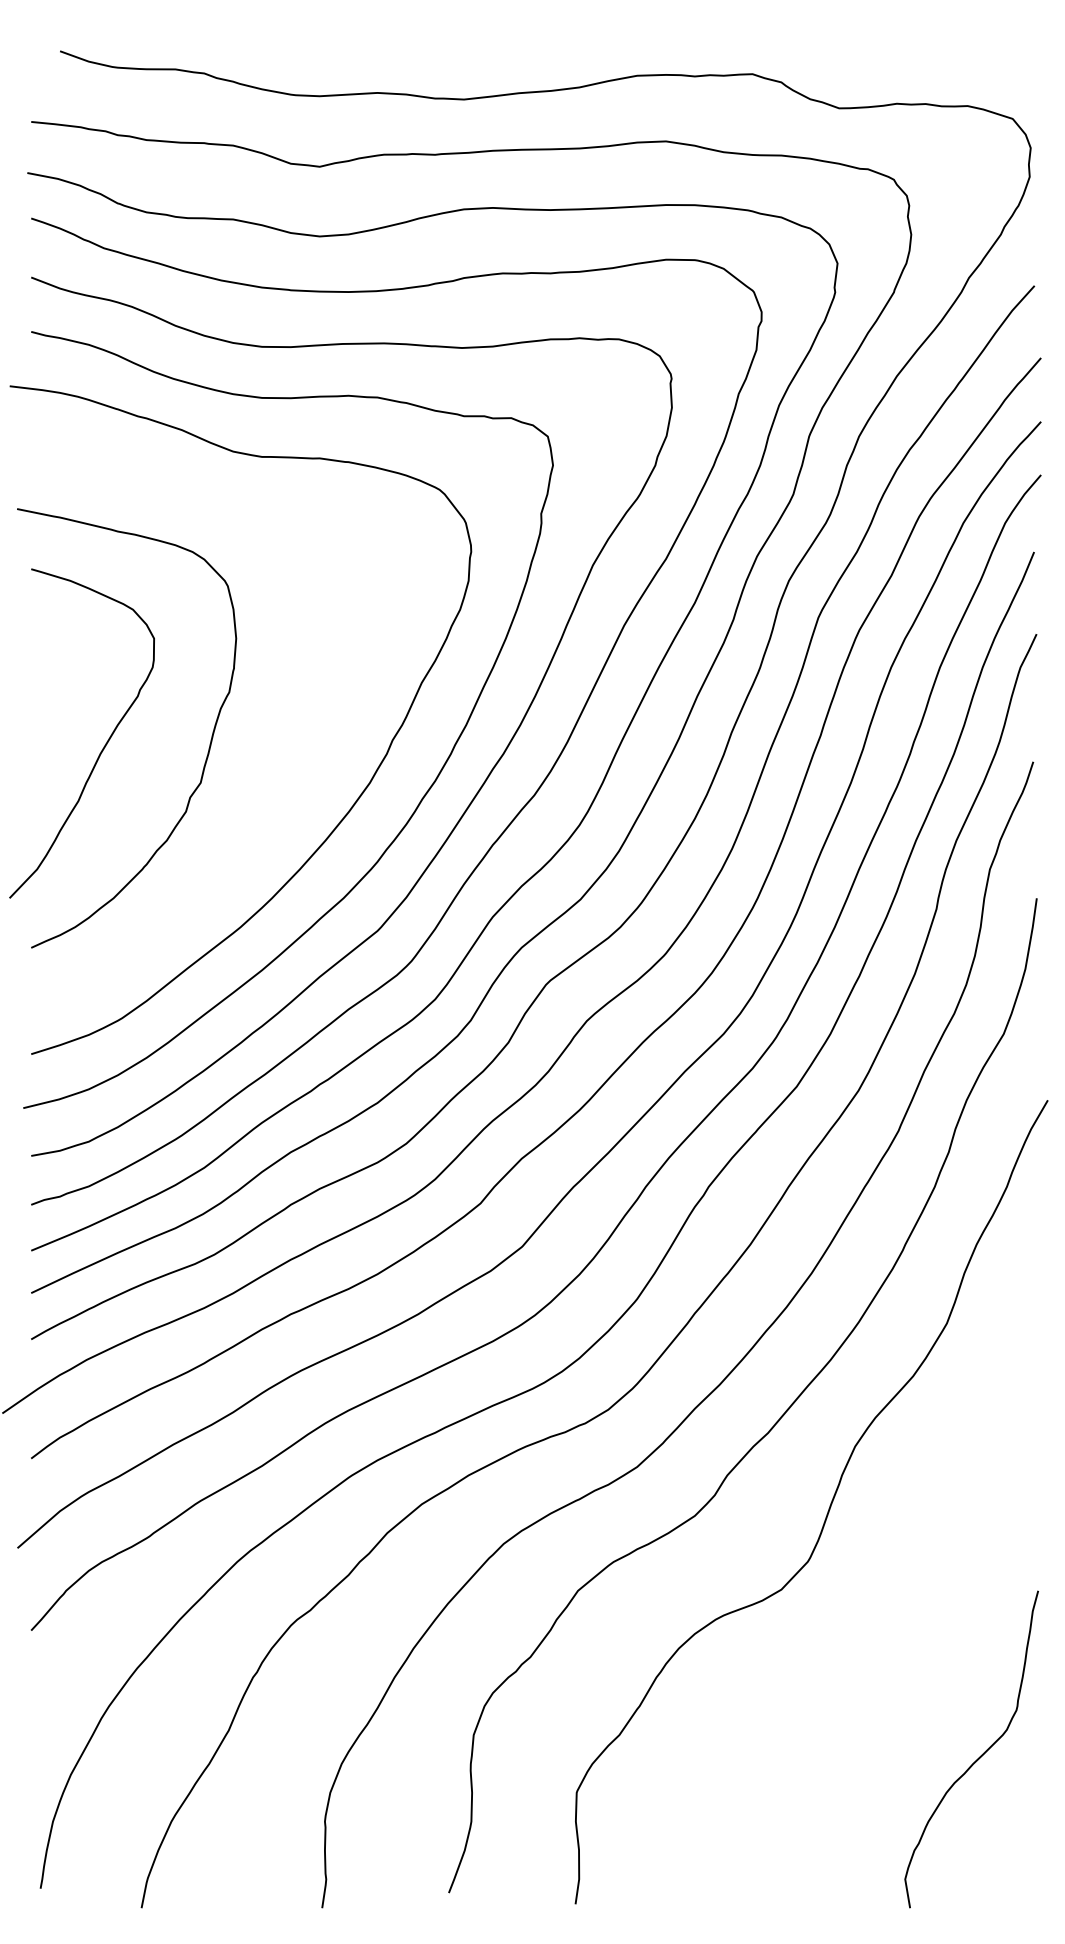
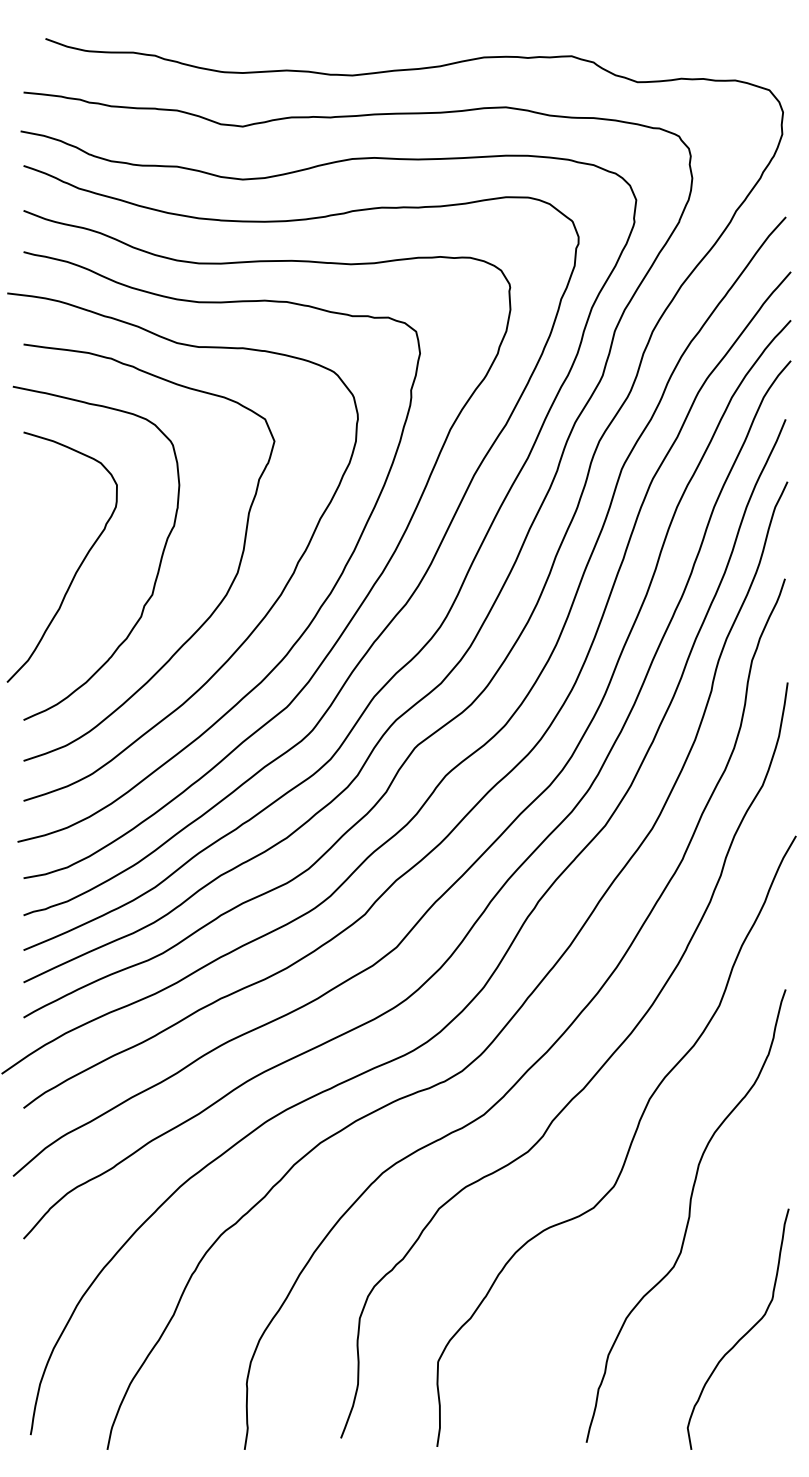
curve: (284, 799) -> (216, 607), added
curve: (906, 1600) -> (688, 1216), added

